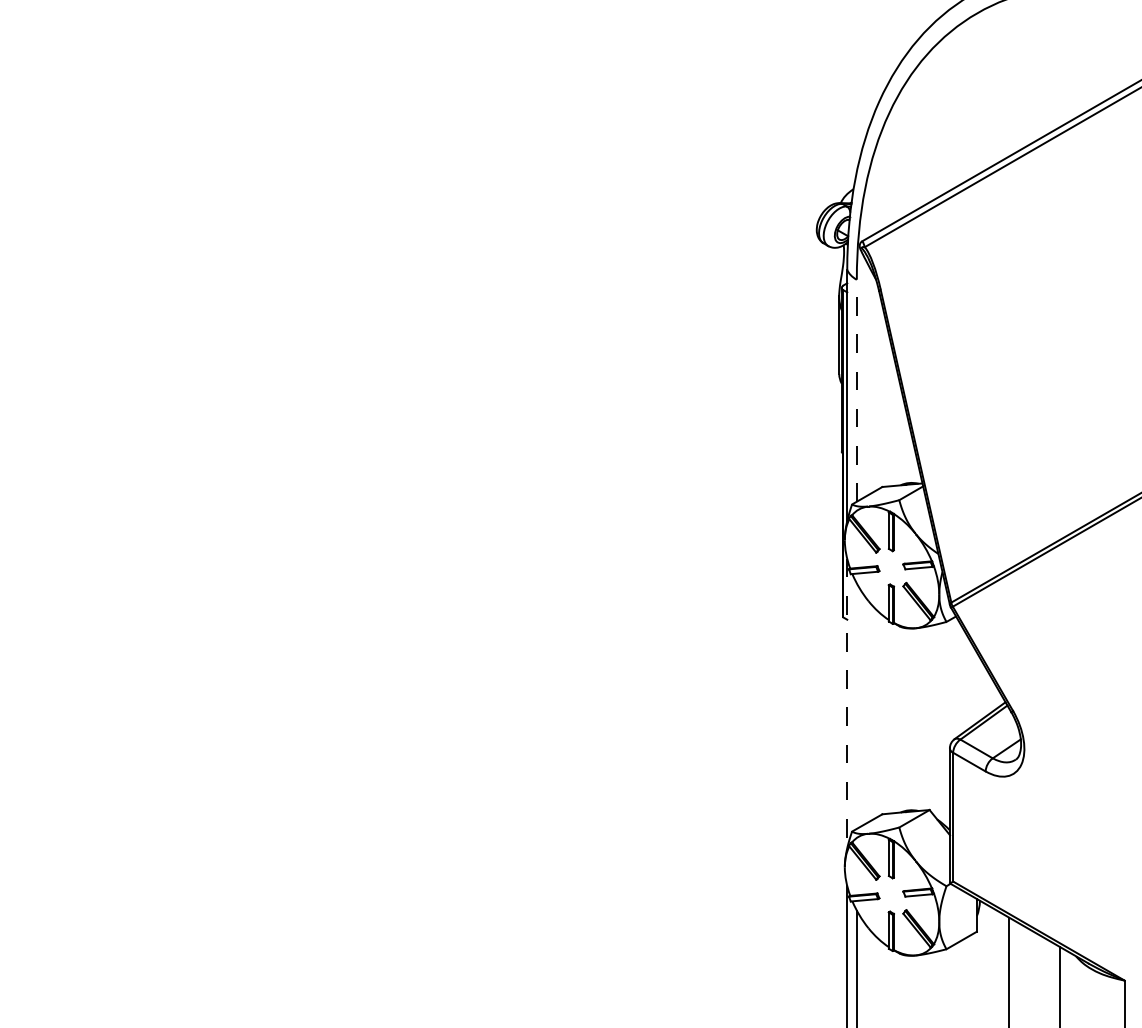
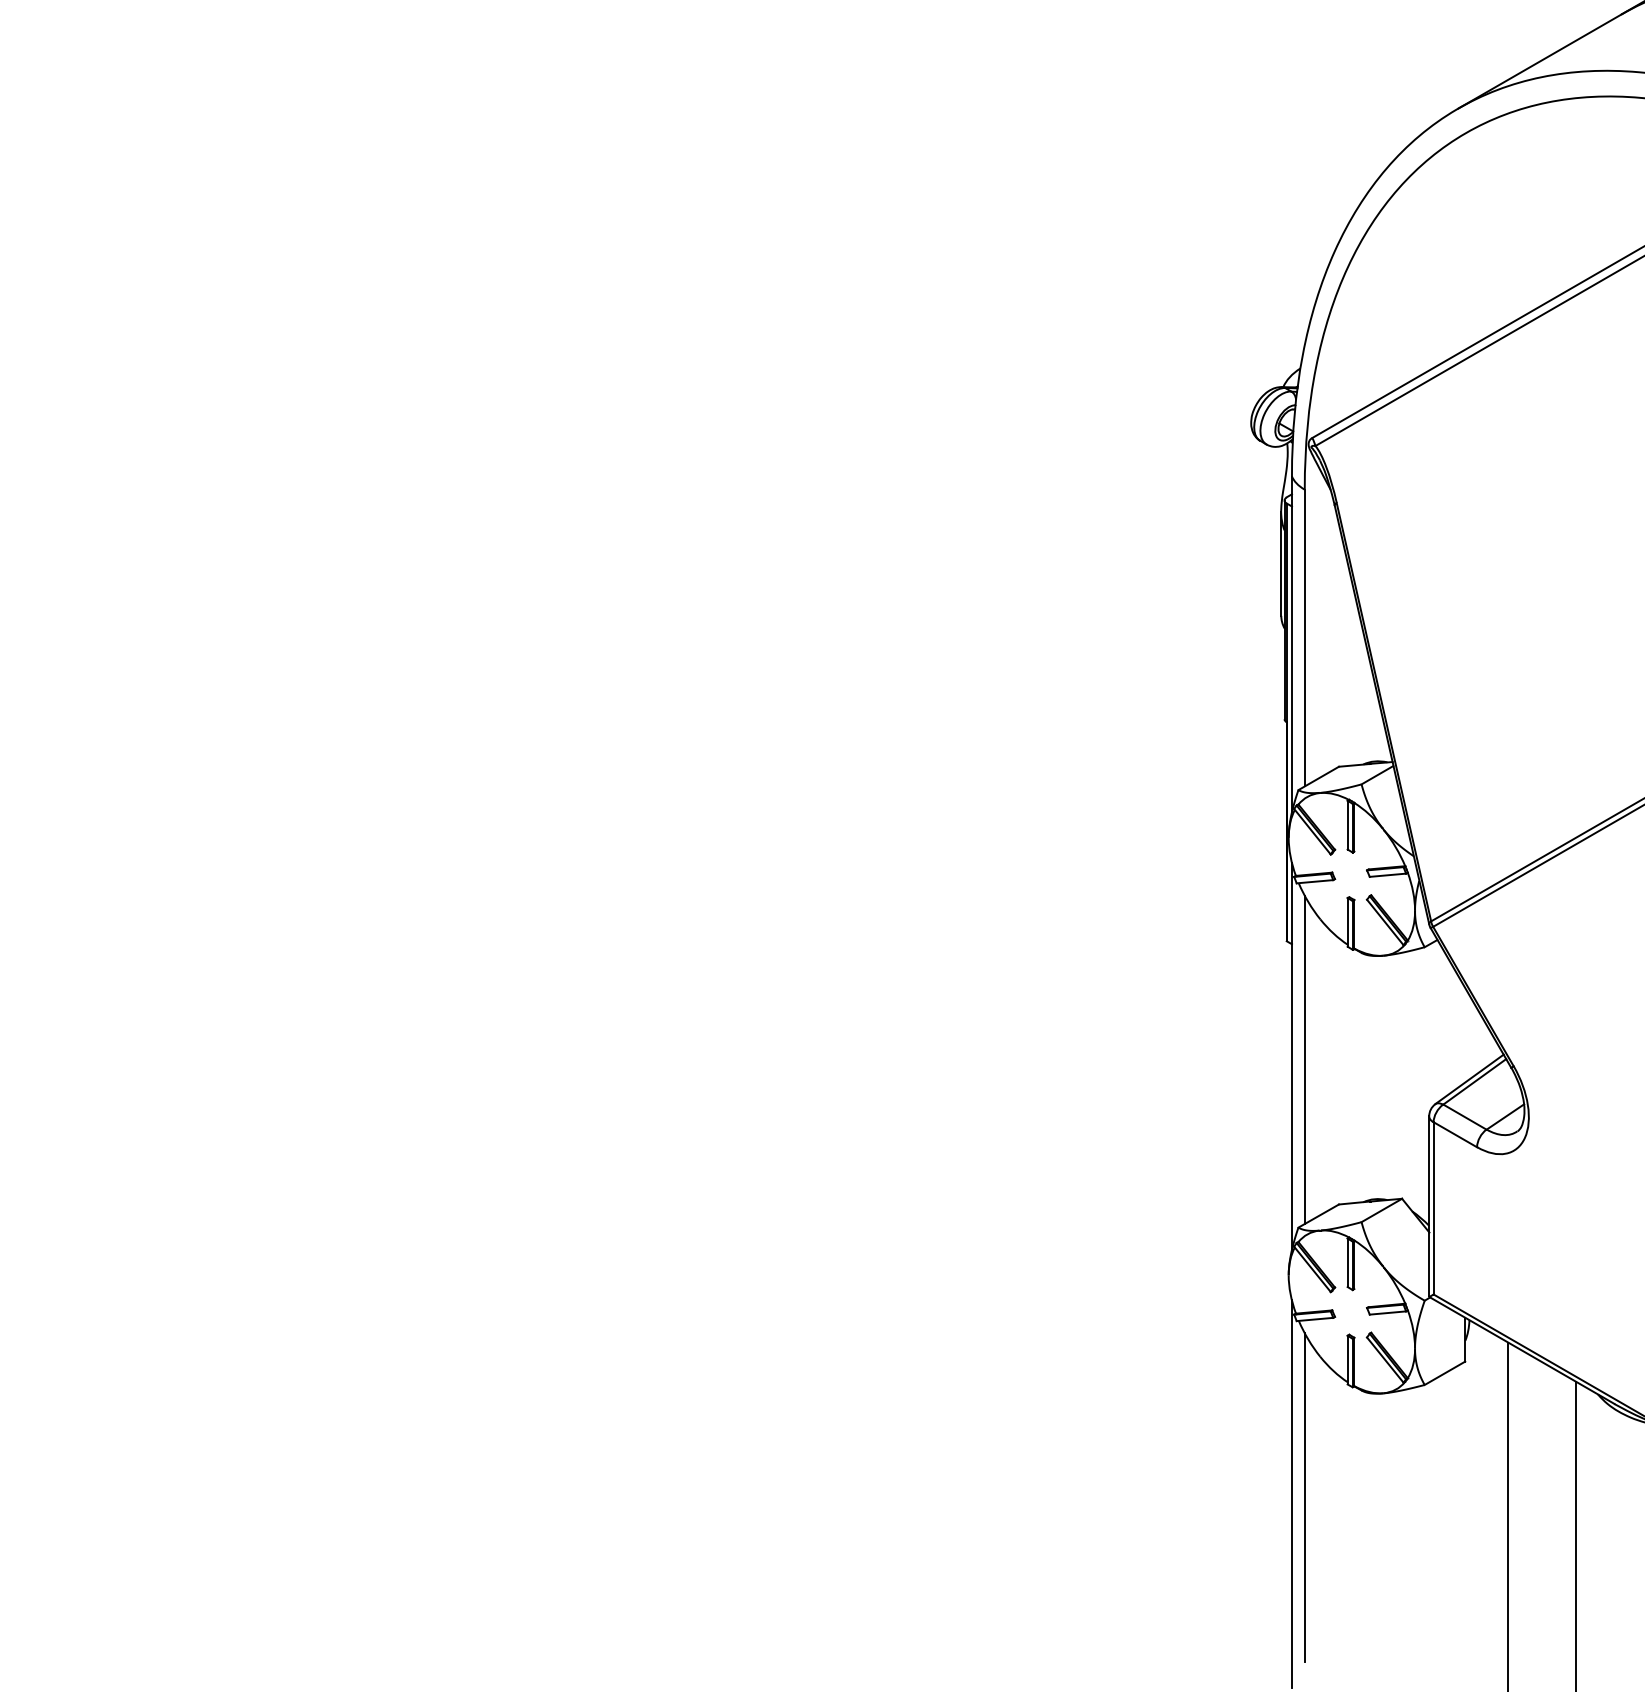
line: (856, 390) -> (1304, 637), dashed -> solid
line: (846, 703) -> (1291, 1056), dashed -> solid
line: (856, 705) -> (1304, 1059), added

